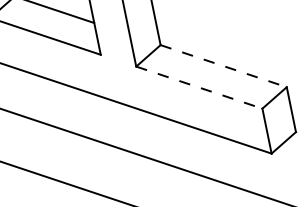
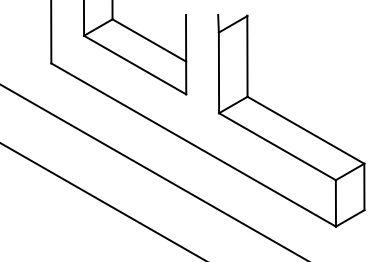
line: (224, 66) -> (306, 130), dashed -> solid
line: (199, 87) -> (277, 146), dashed -> solid

